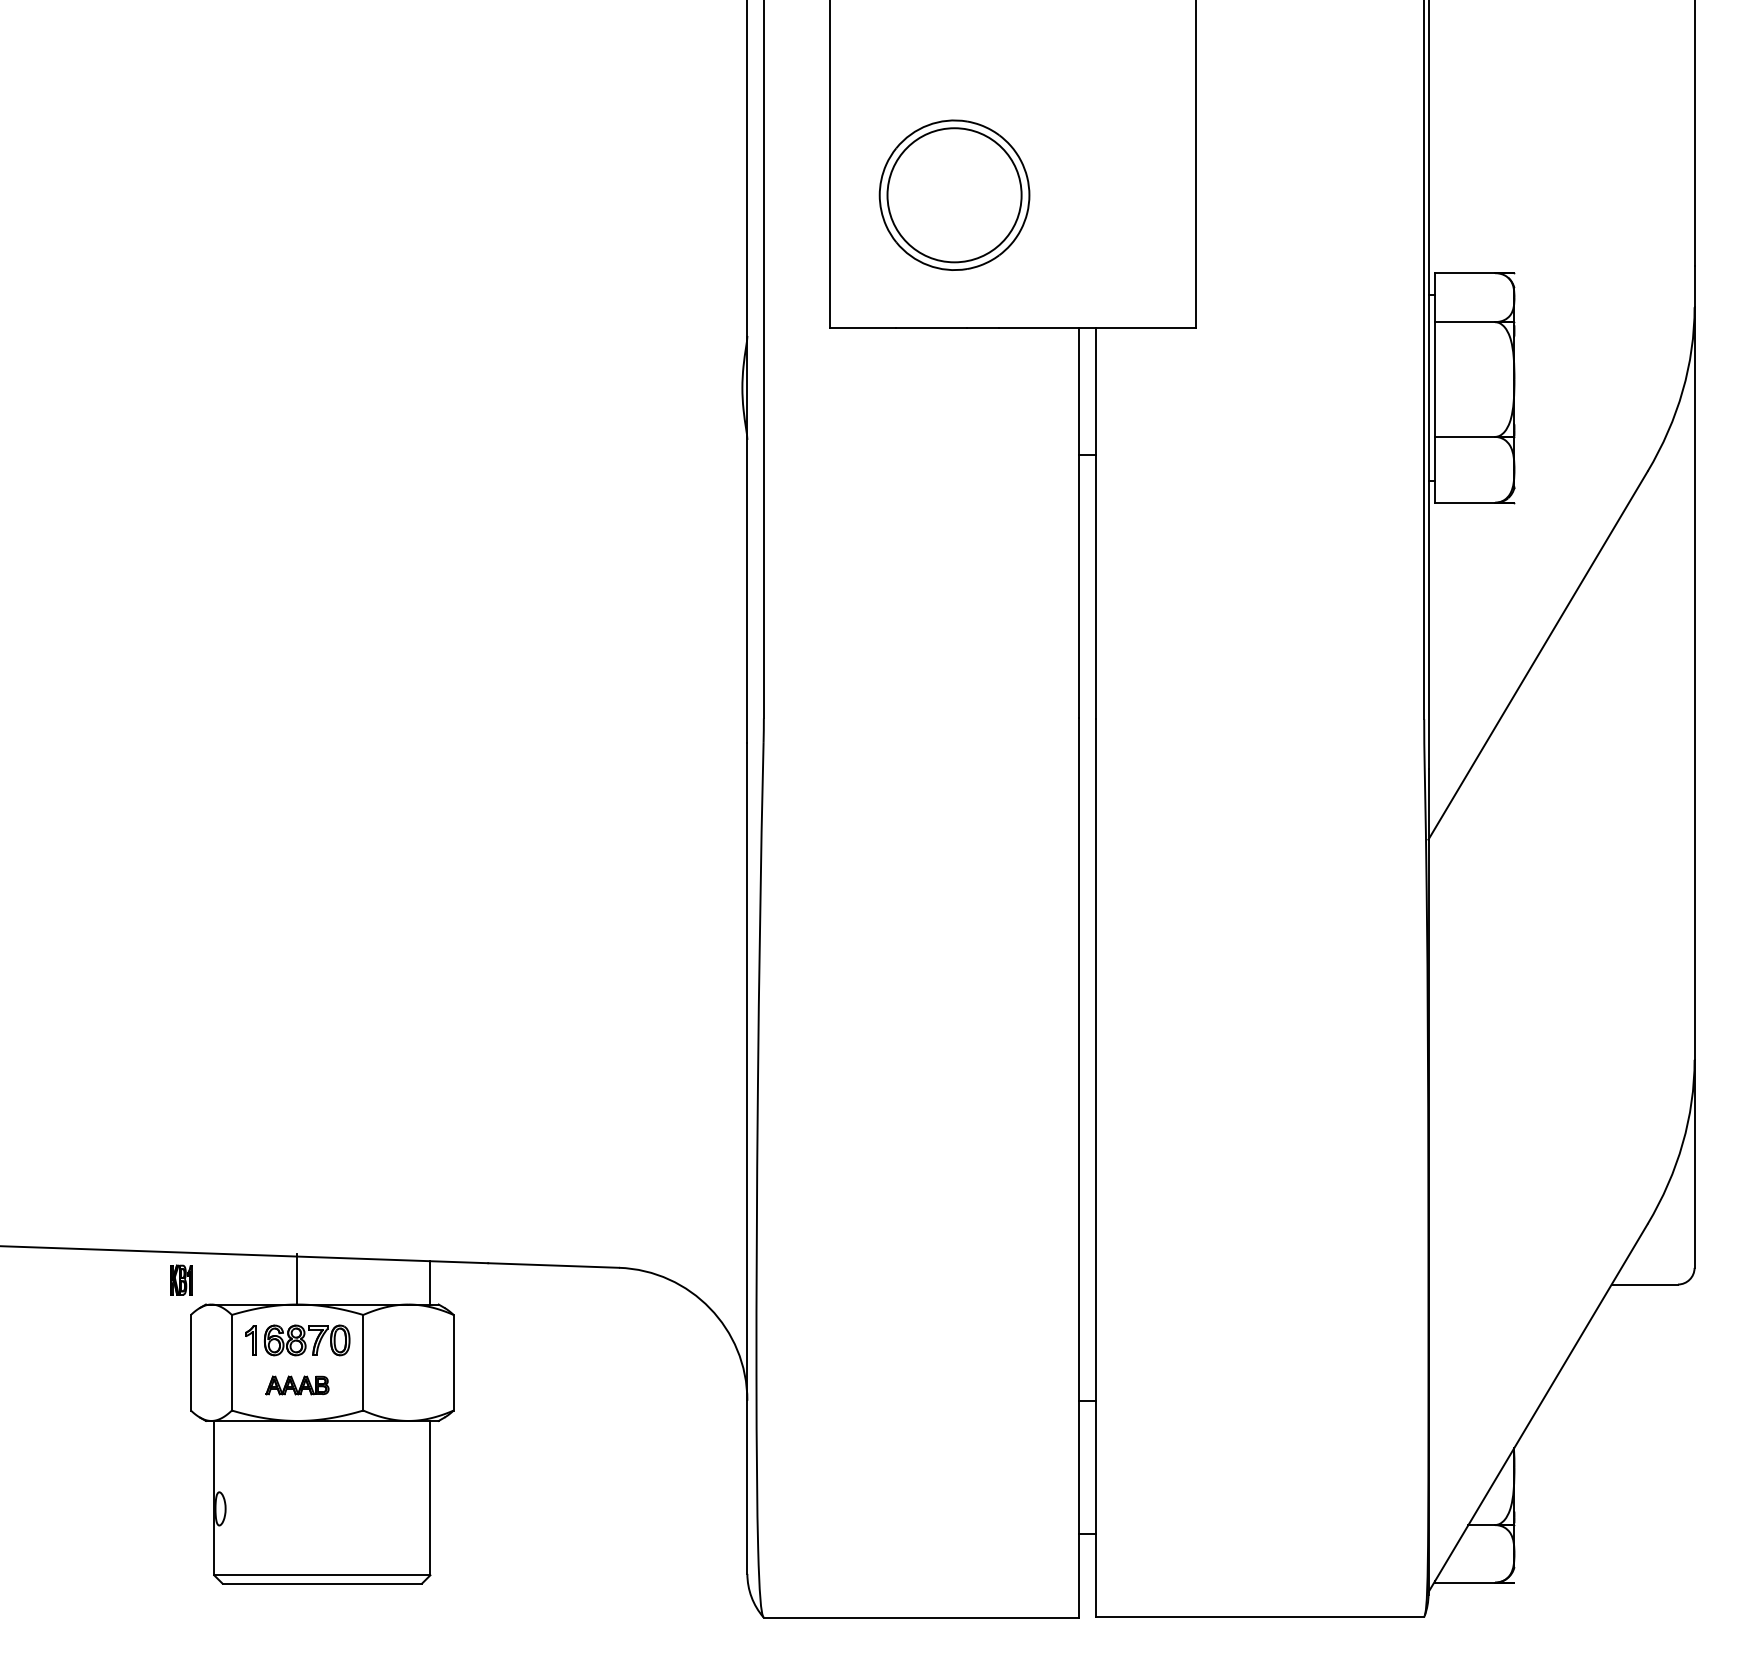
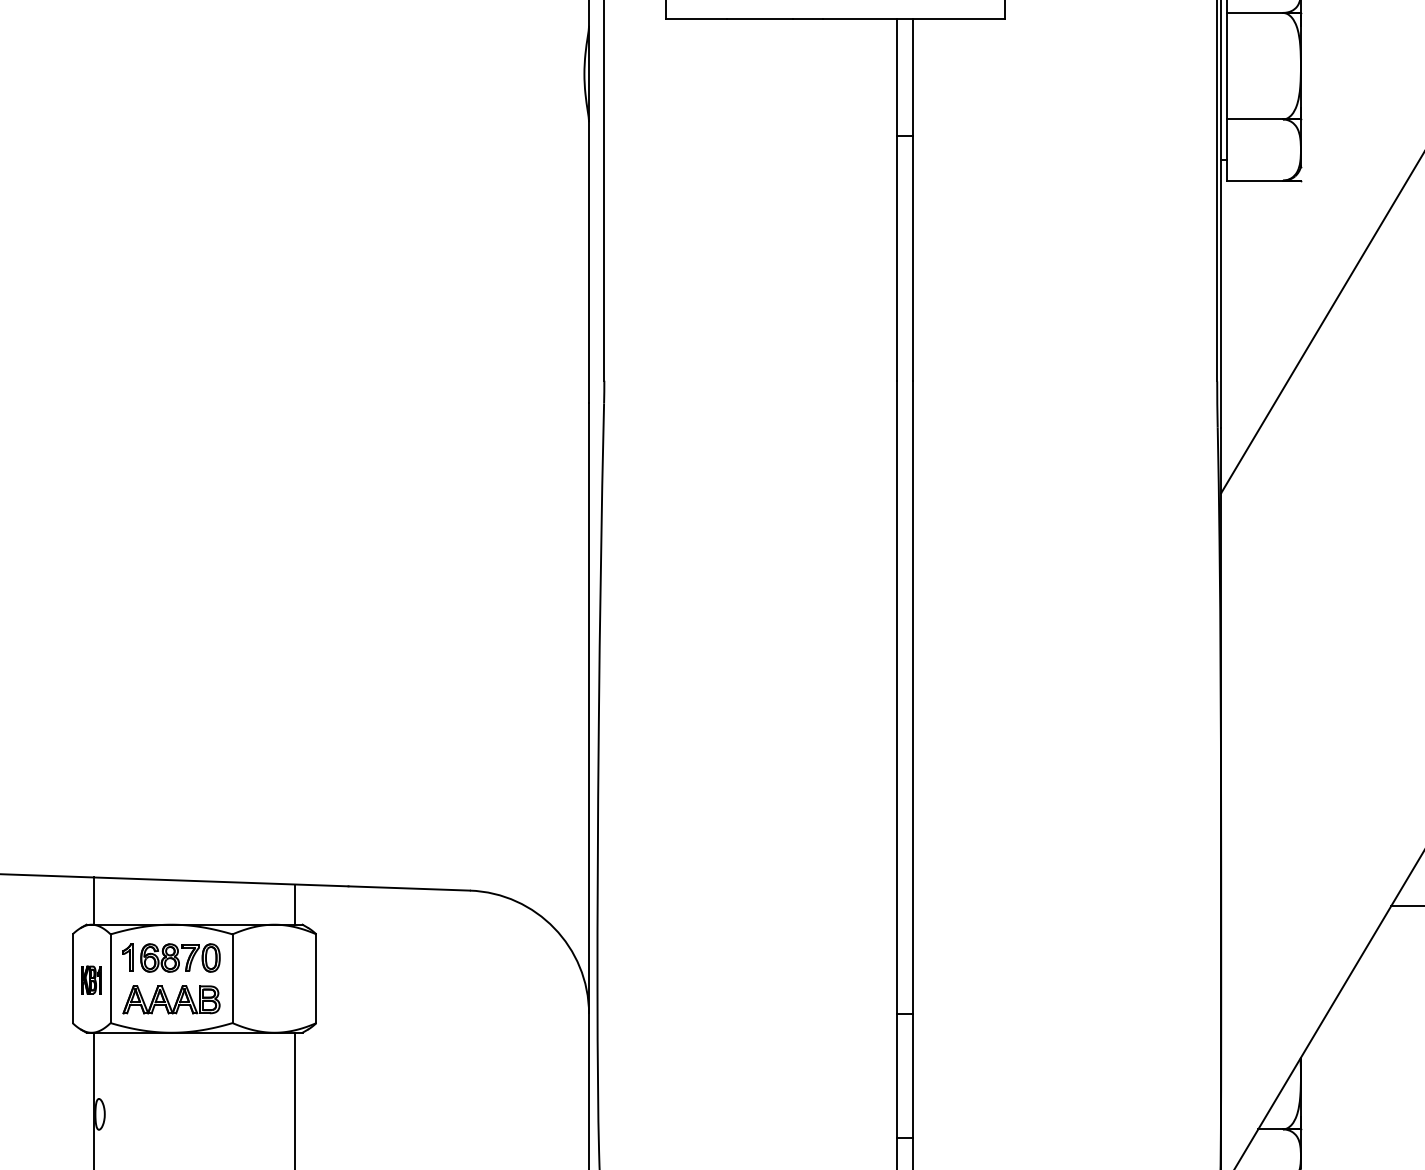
line: (297, 1278) -> (94, 900), moved
part: (181, 1279) -> (91, 979), moved
part: (297, 1385) -> (171, 999), size x1.67

